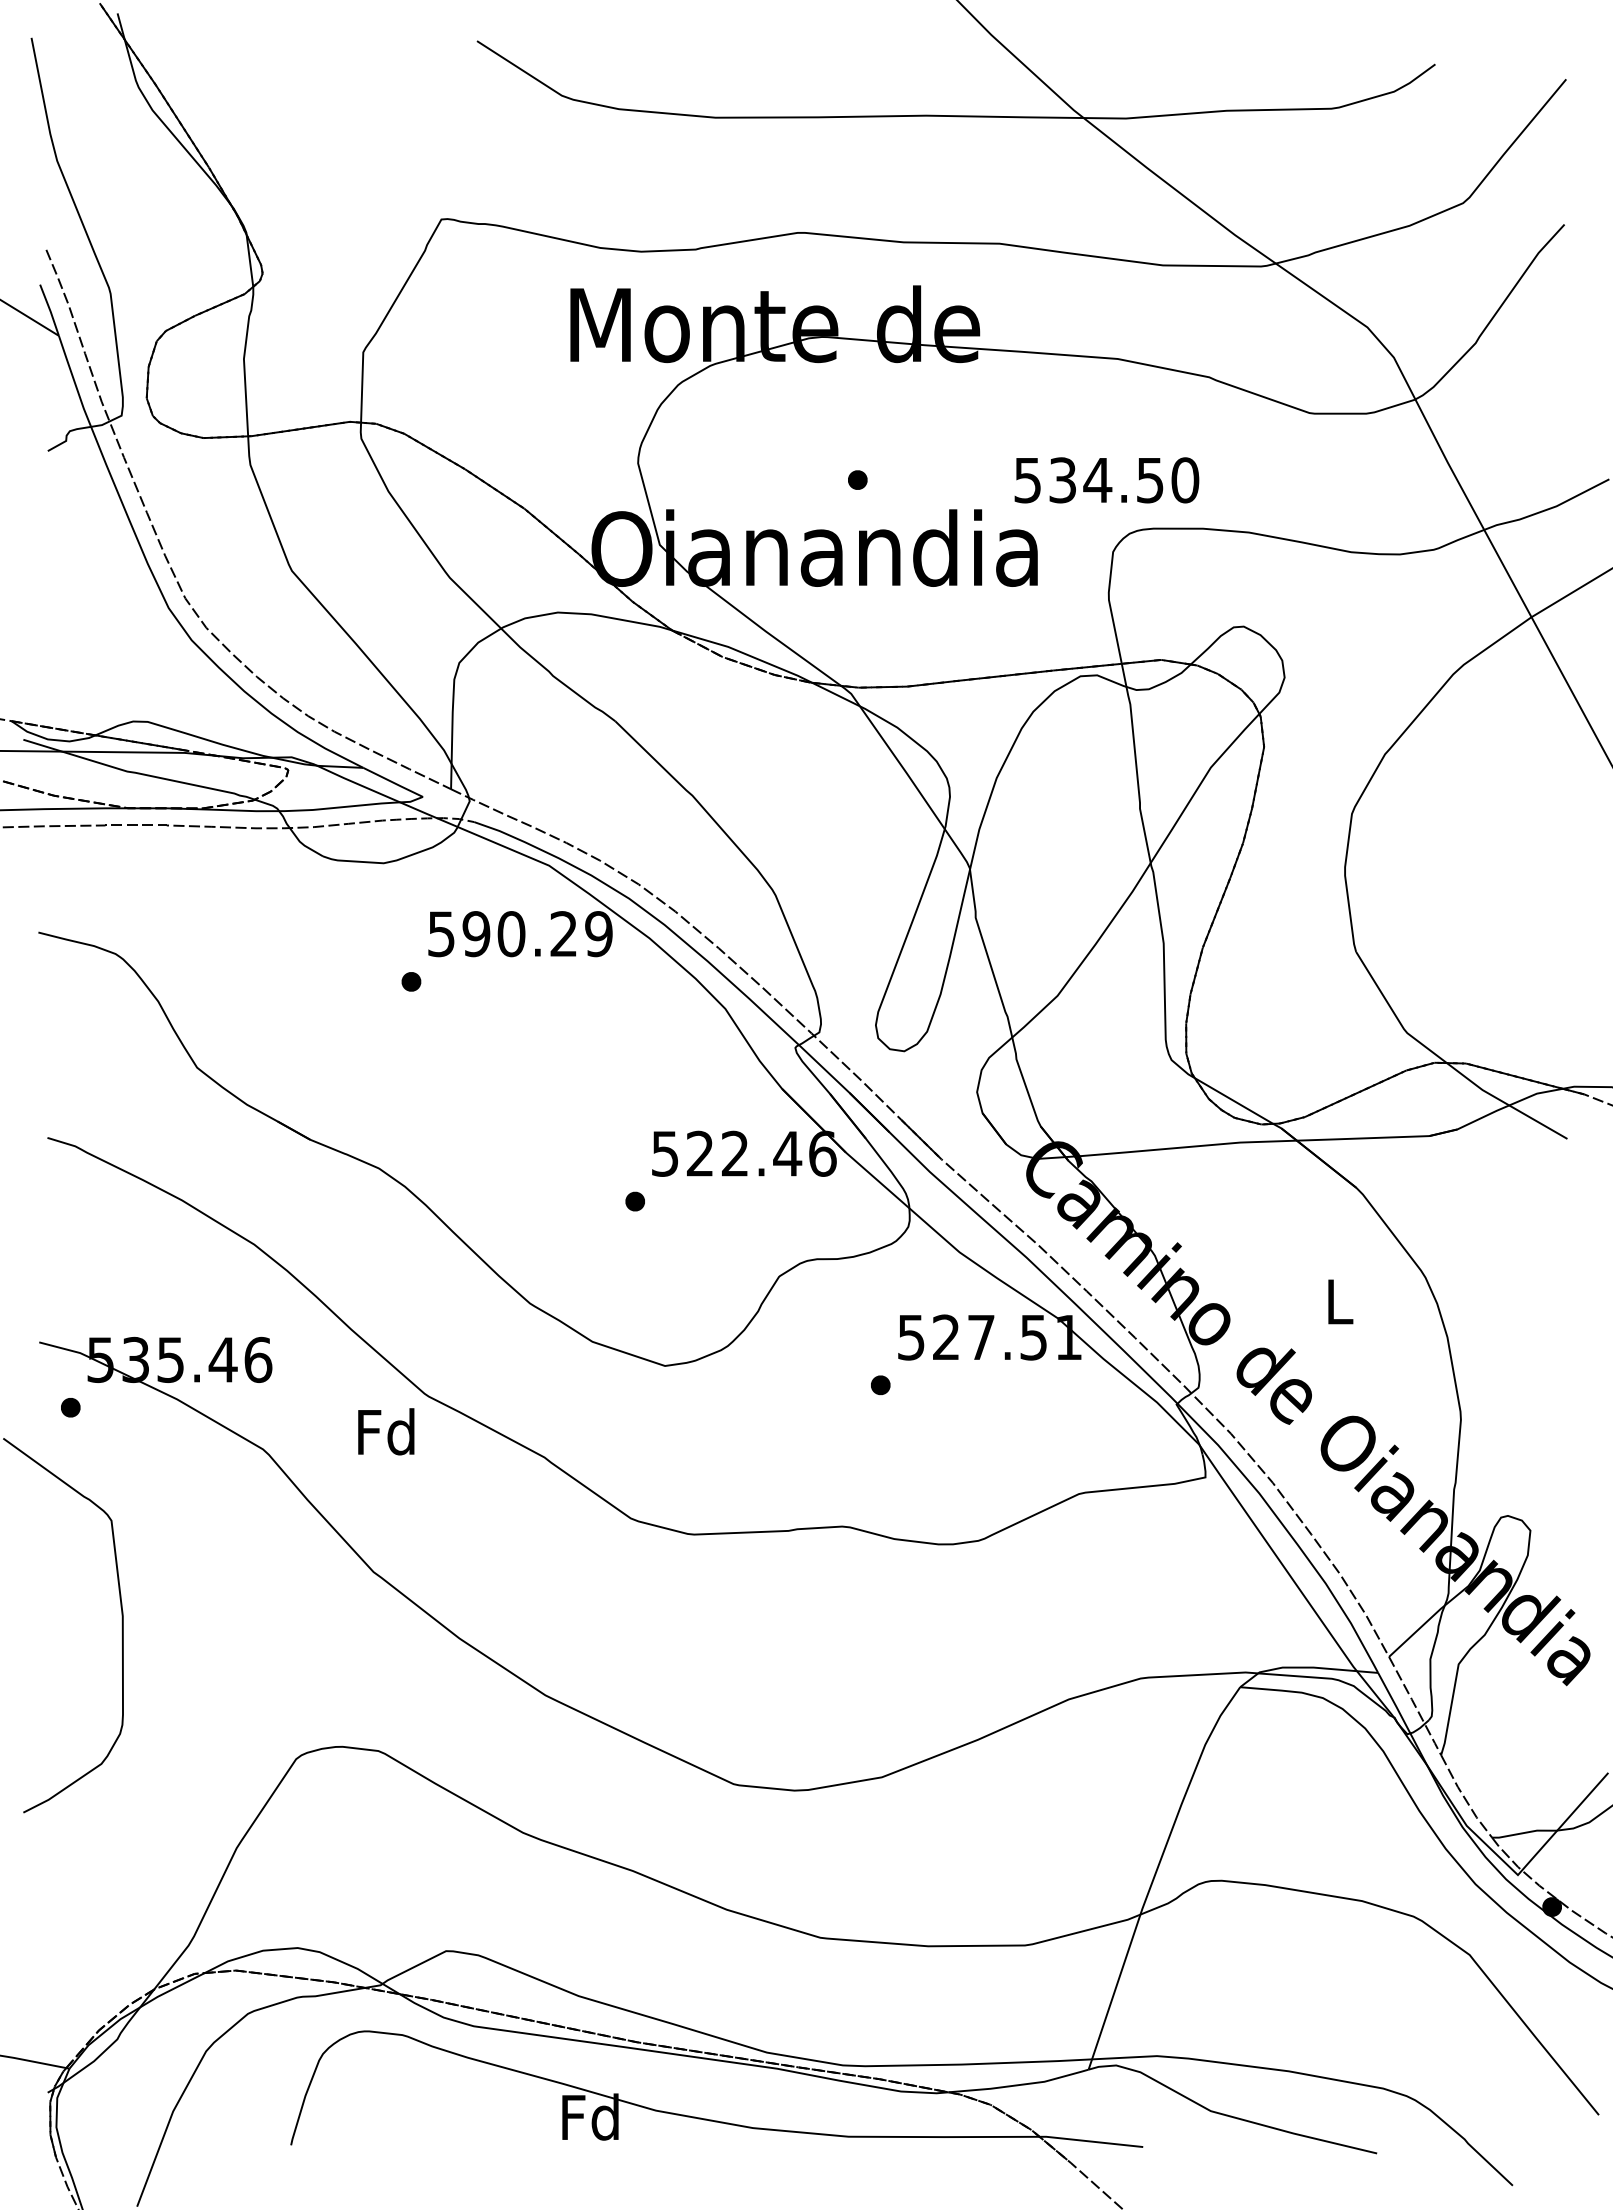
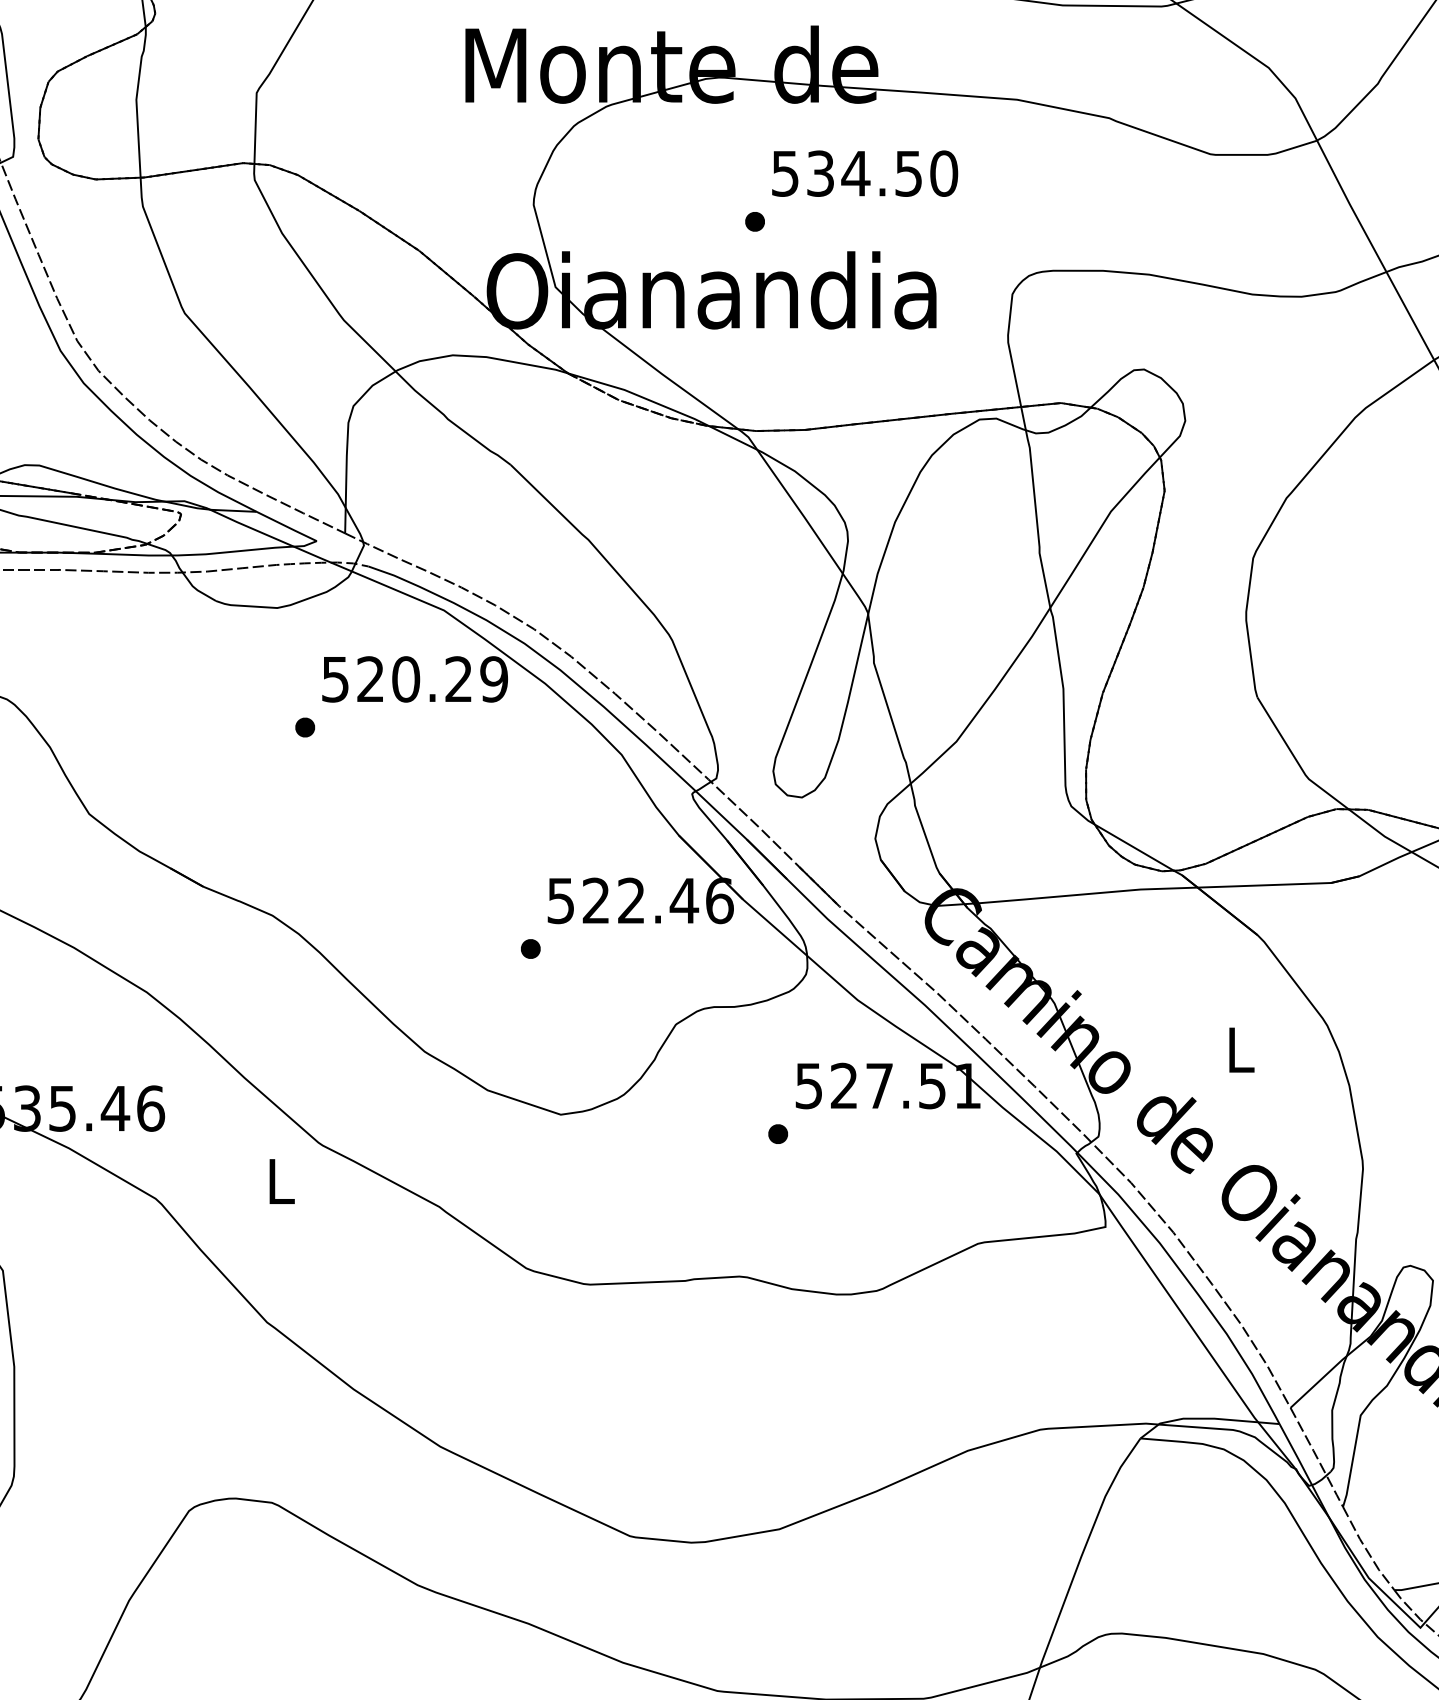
text: (1106, 480) -> (864, 173), moved
text: (476, 934) -> (370, 679), 590.29 -> 520.29
text: (386, 1431) -> (280, 1180), Fd -> L

